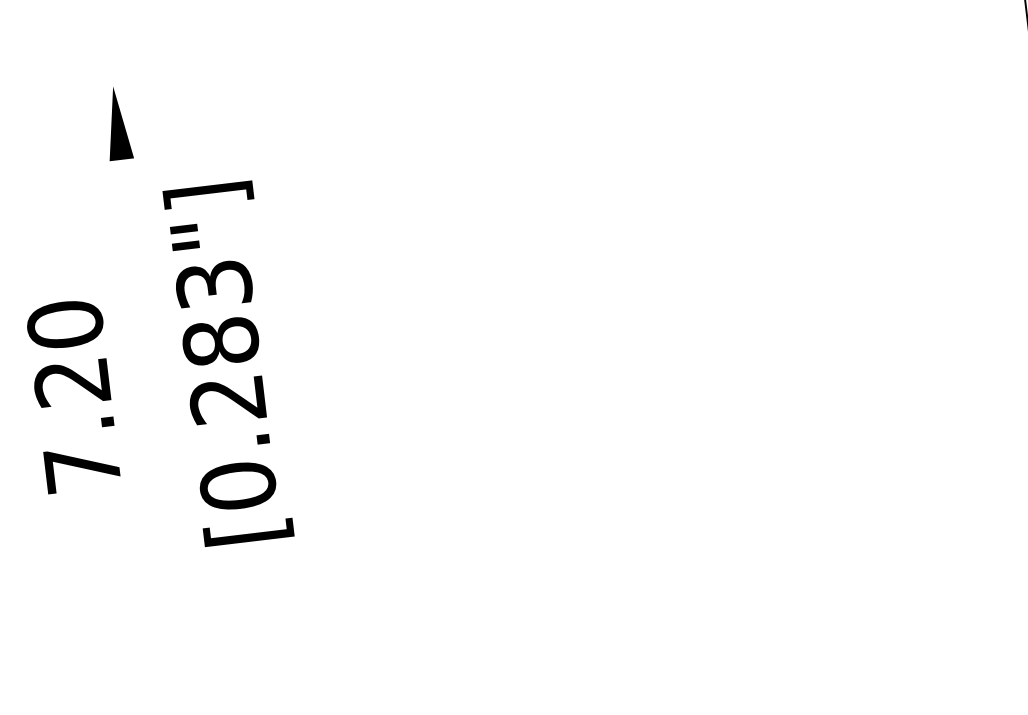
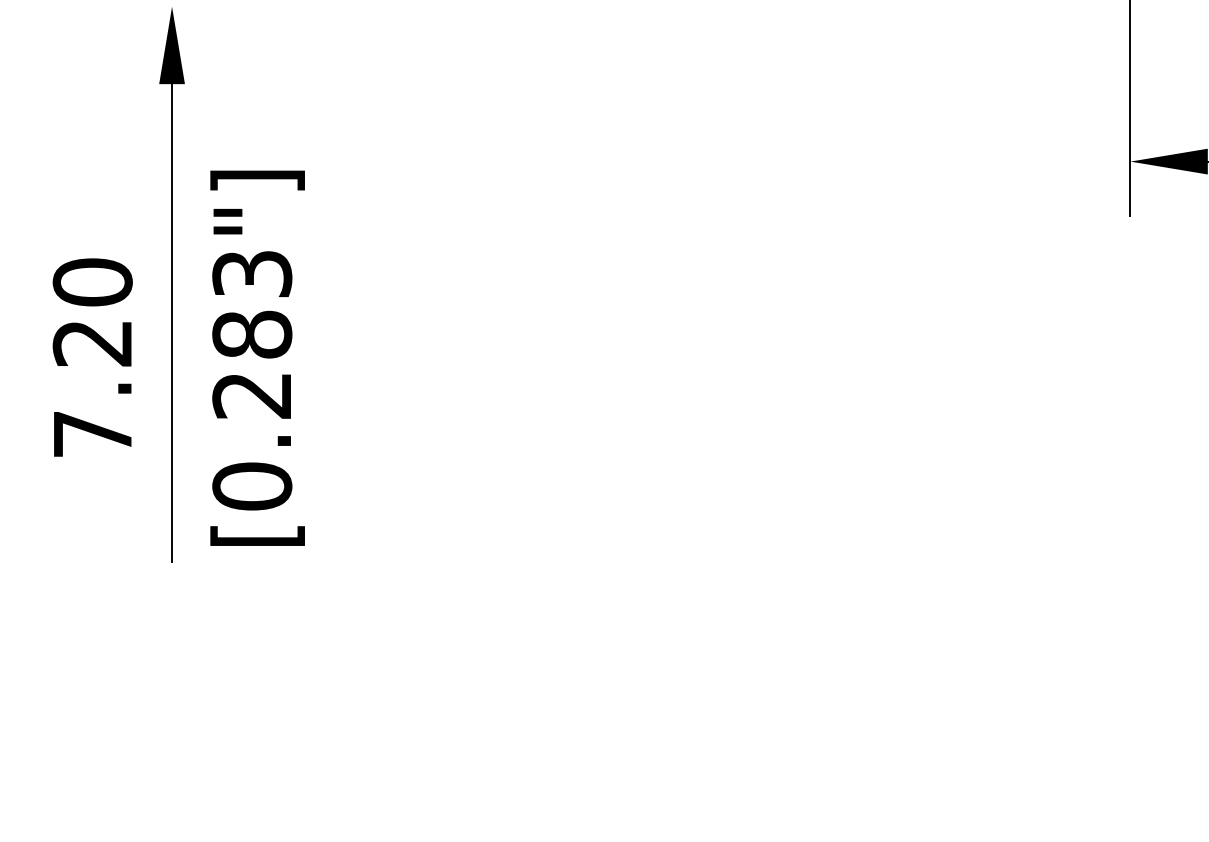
text: (228, 363) -> (257, 357), moved
line: (148, 383) -> (172, 319), added
text: (73, 395) -> (92, 357), moved

